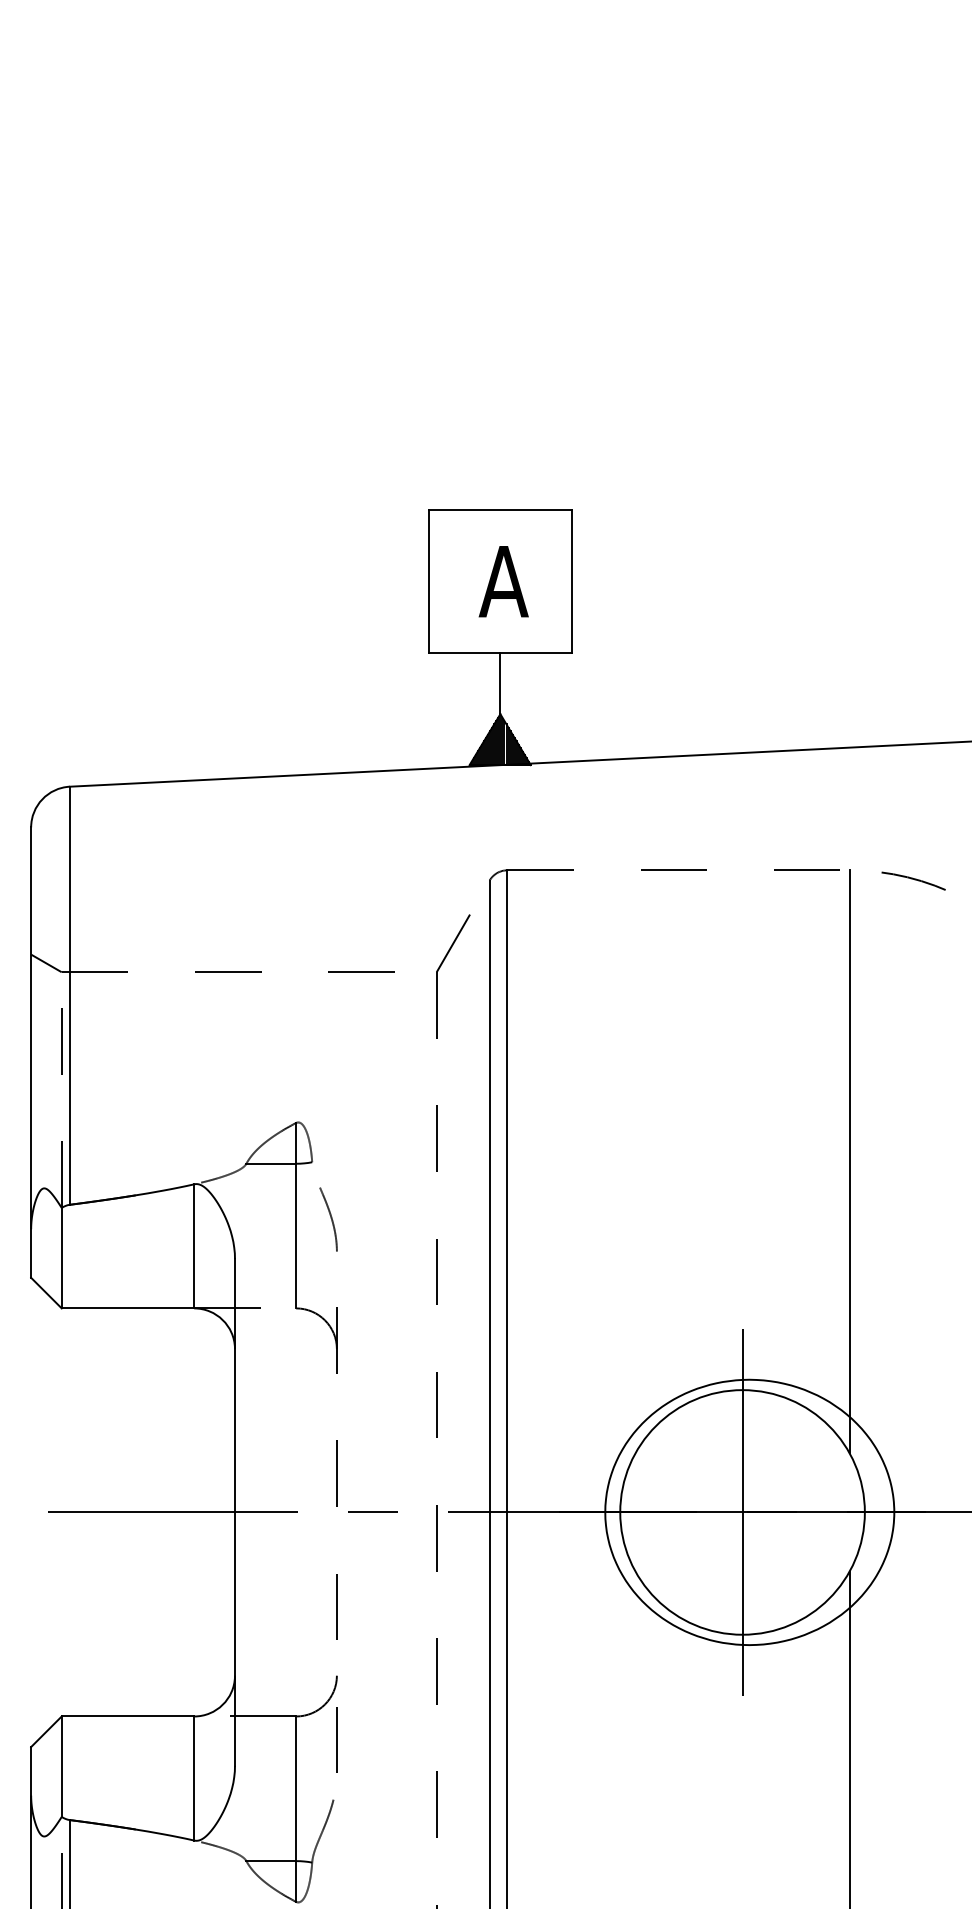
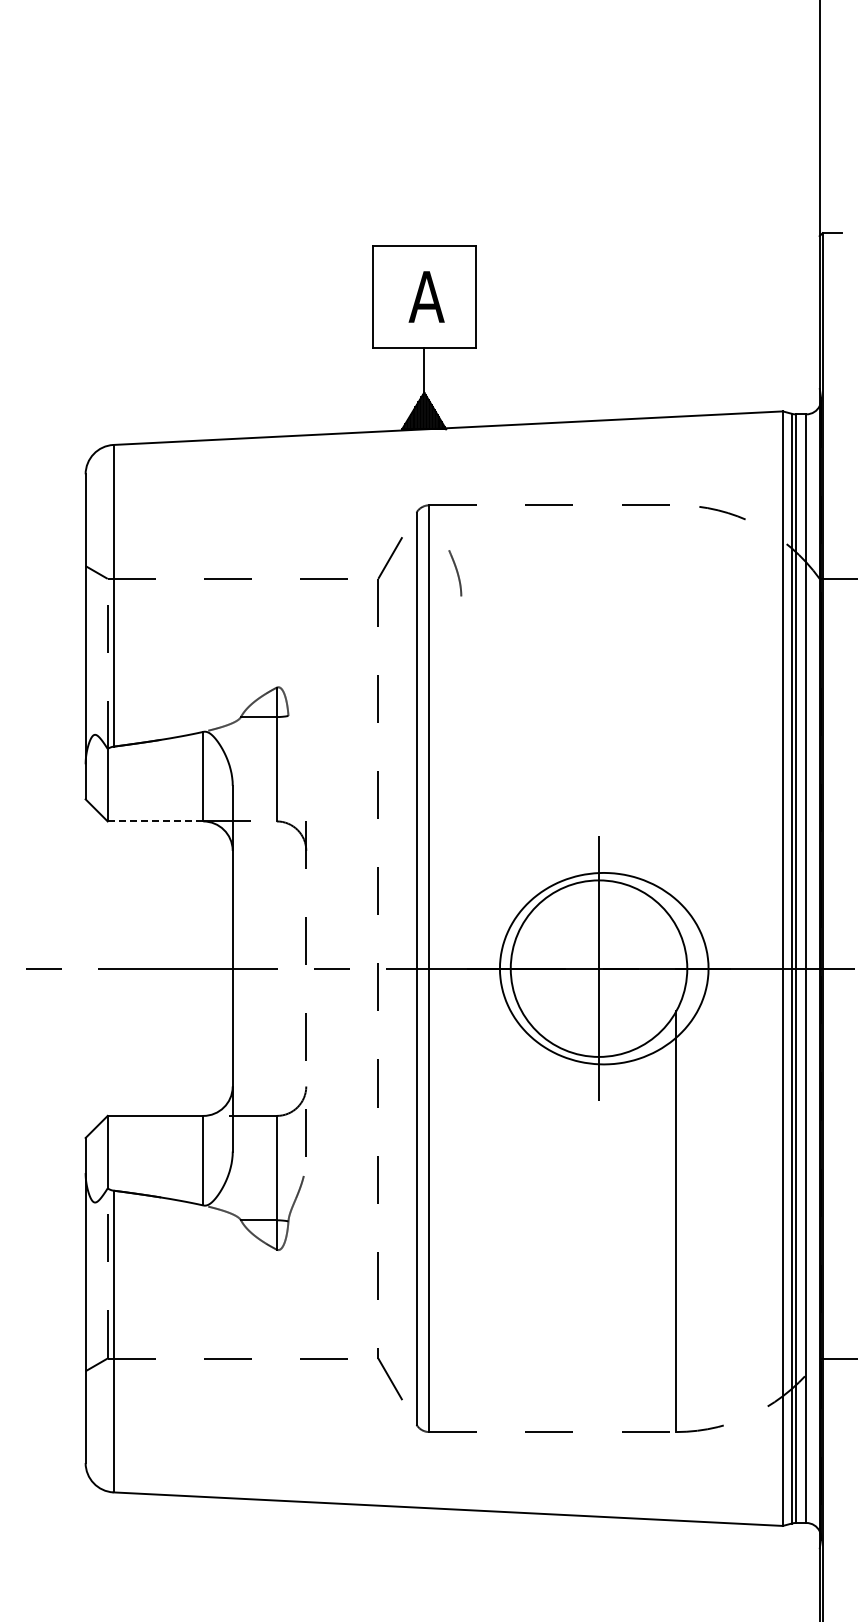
line: (849, 1161) -> (676, 715), removed
curve: (330, 1219) -> (456, 573), moved
line: (127, 1308) -> (155, 821), solid -> dashed

